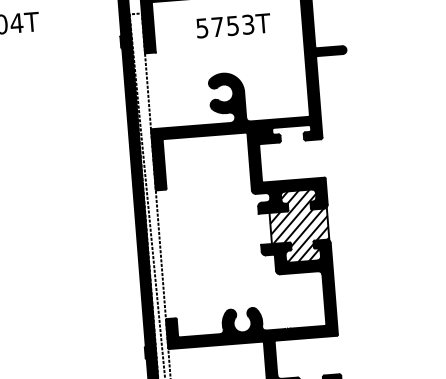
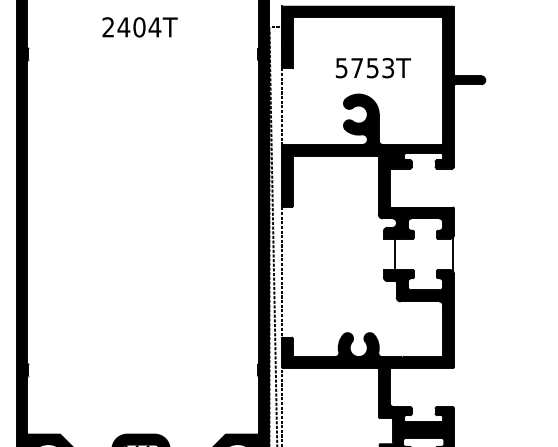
text: (232, 26) -> (372, 68), moved
hatch: (299, 226) -> (423, 254), removed

